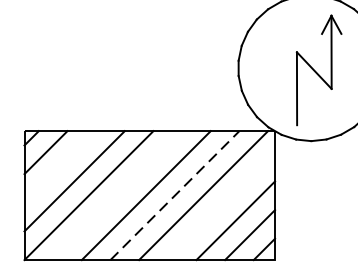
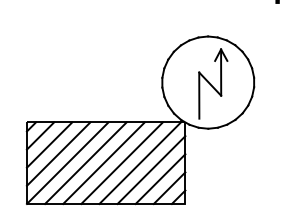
line: (60, 166) -> (49, 144), added
line: (117, 194) -> (85, 162), added
line: (175, 196) -> (122, 163), dashed -> solid
line: (221, 205) -> (151, 169), added

